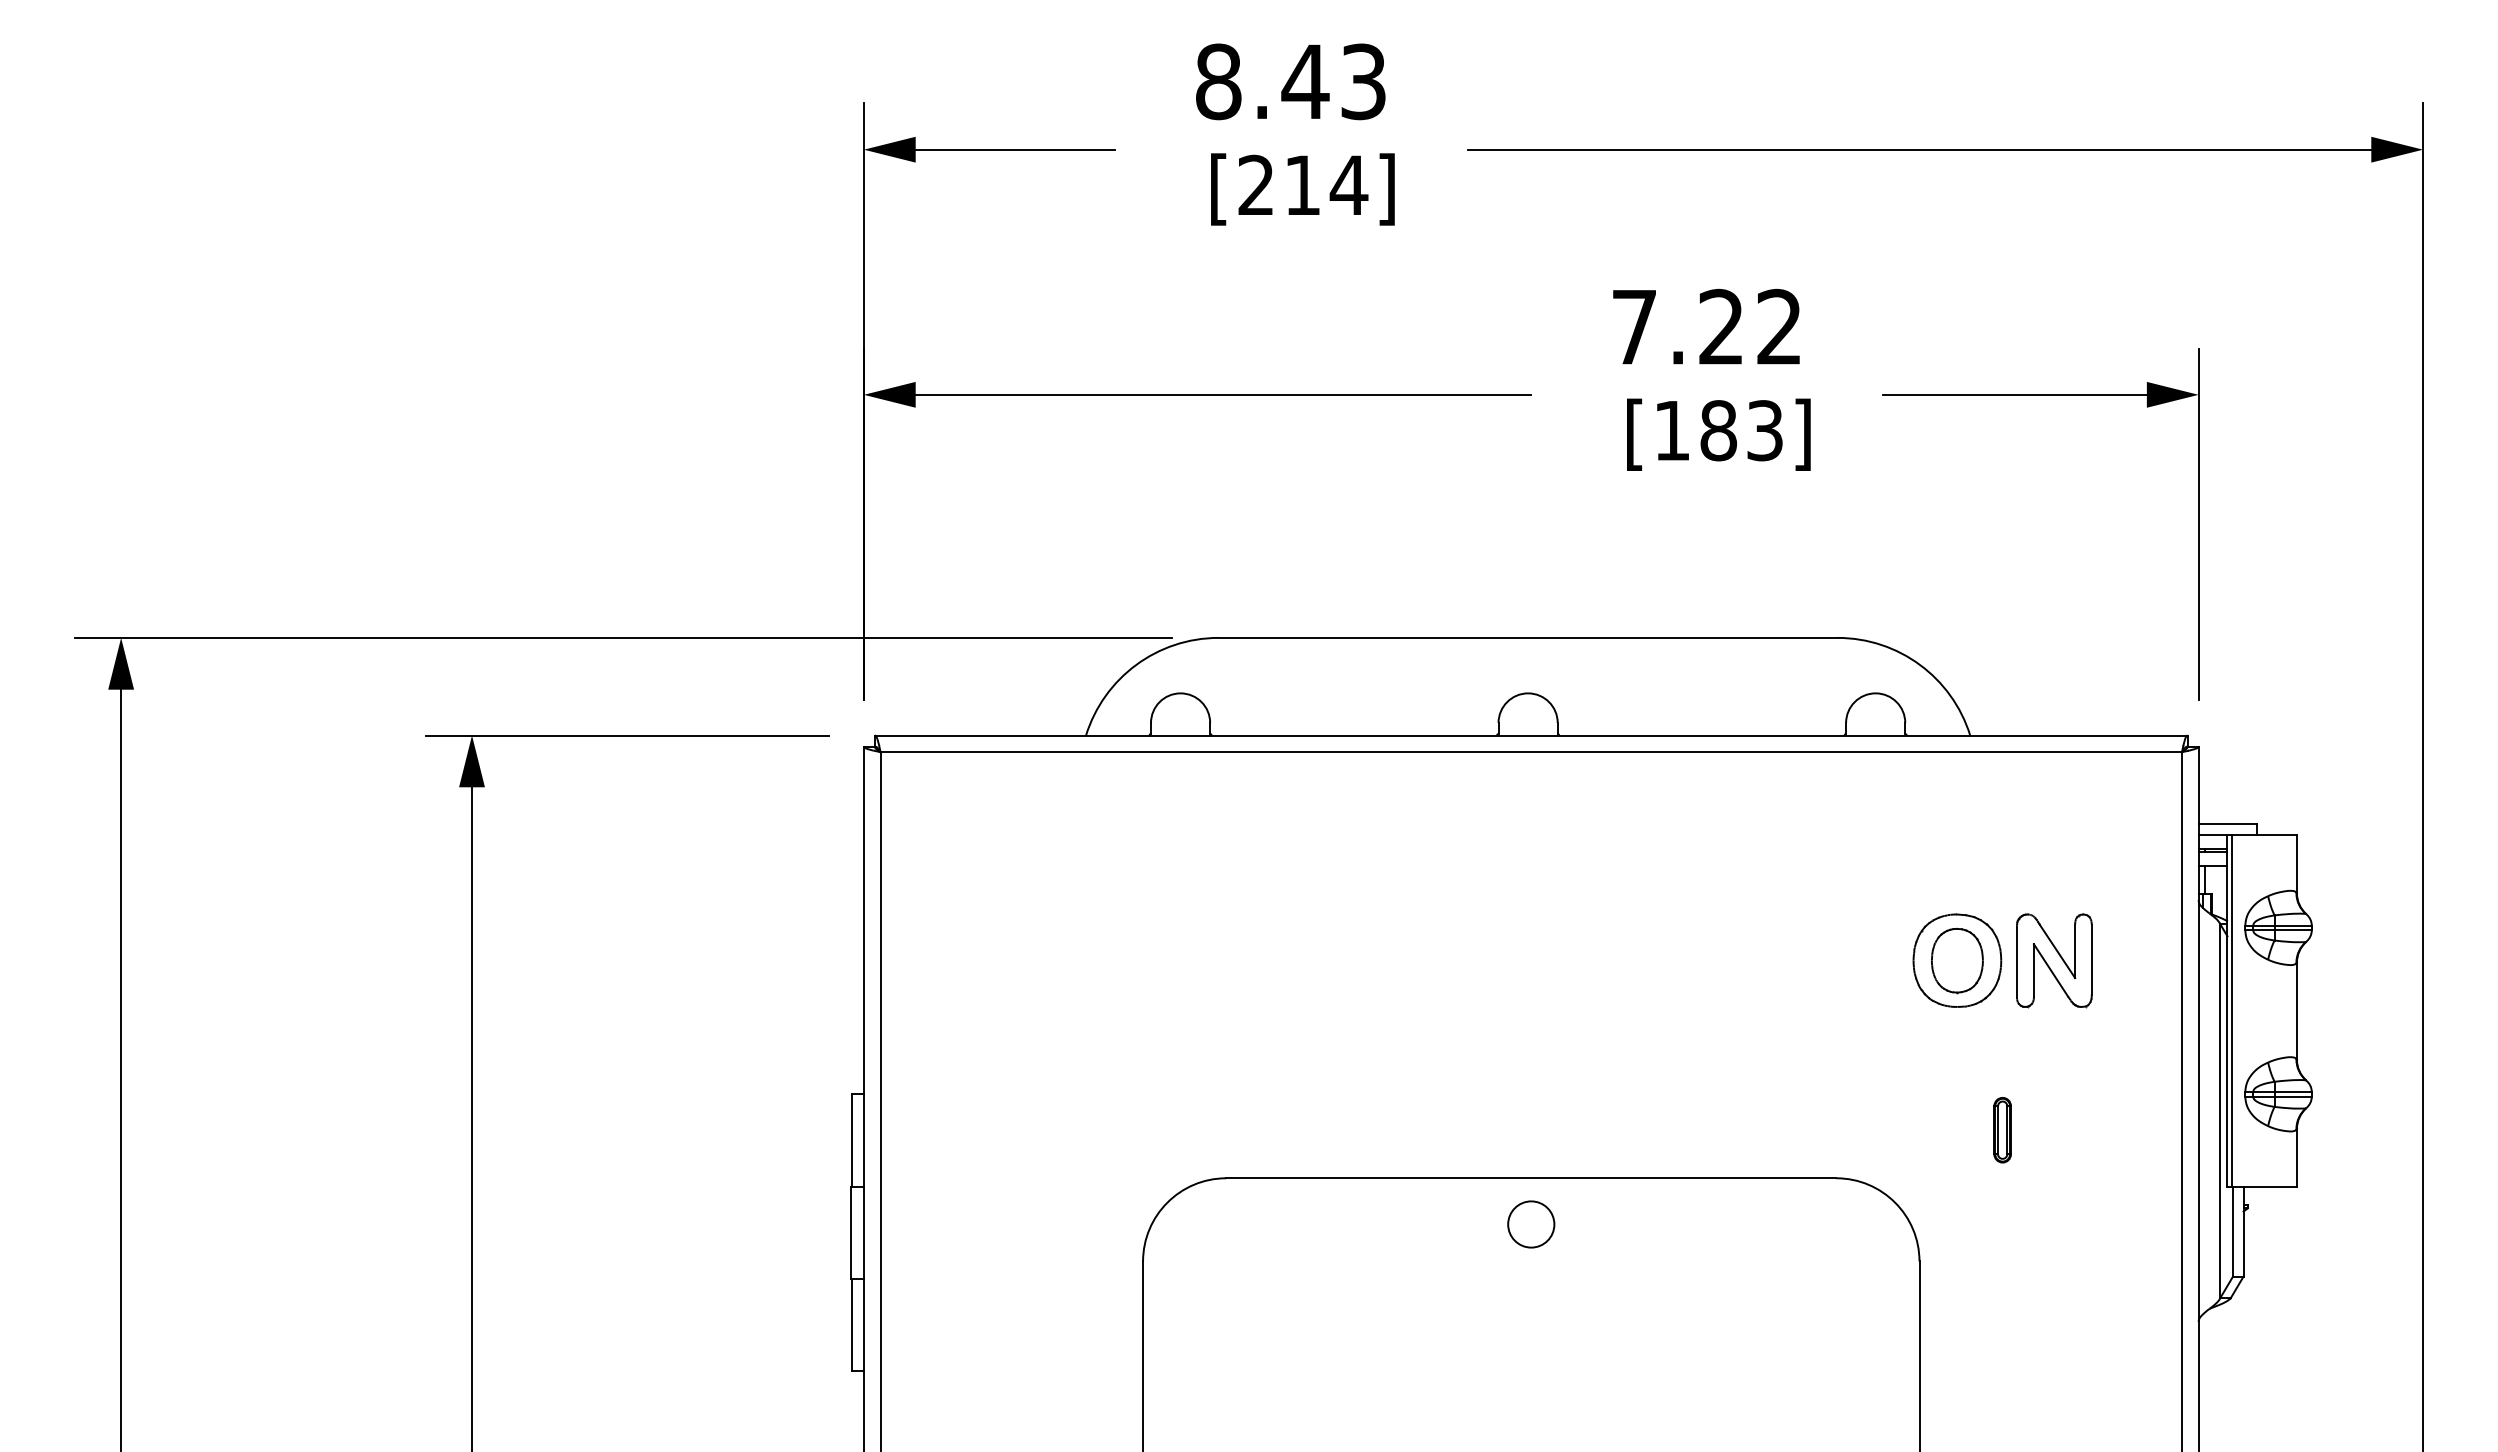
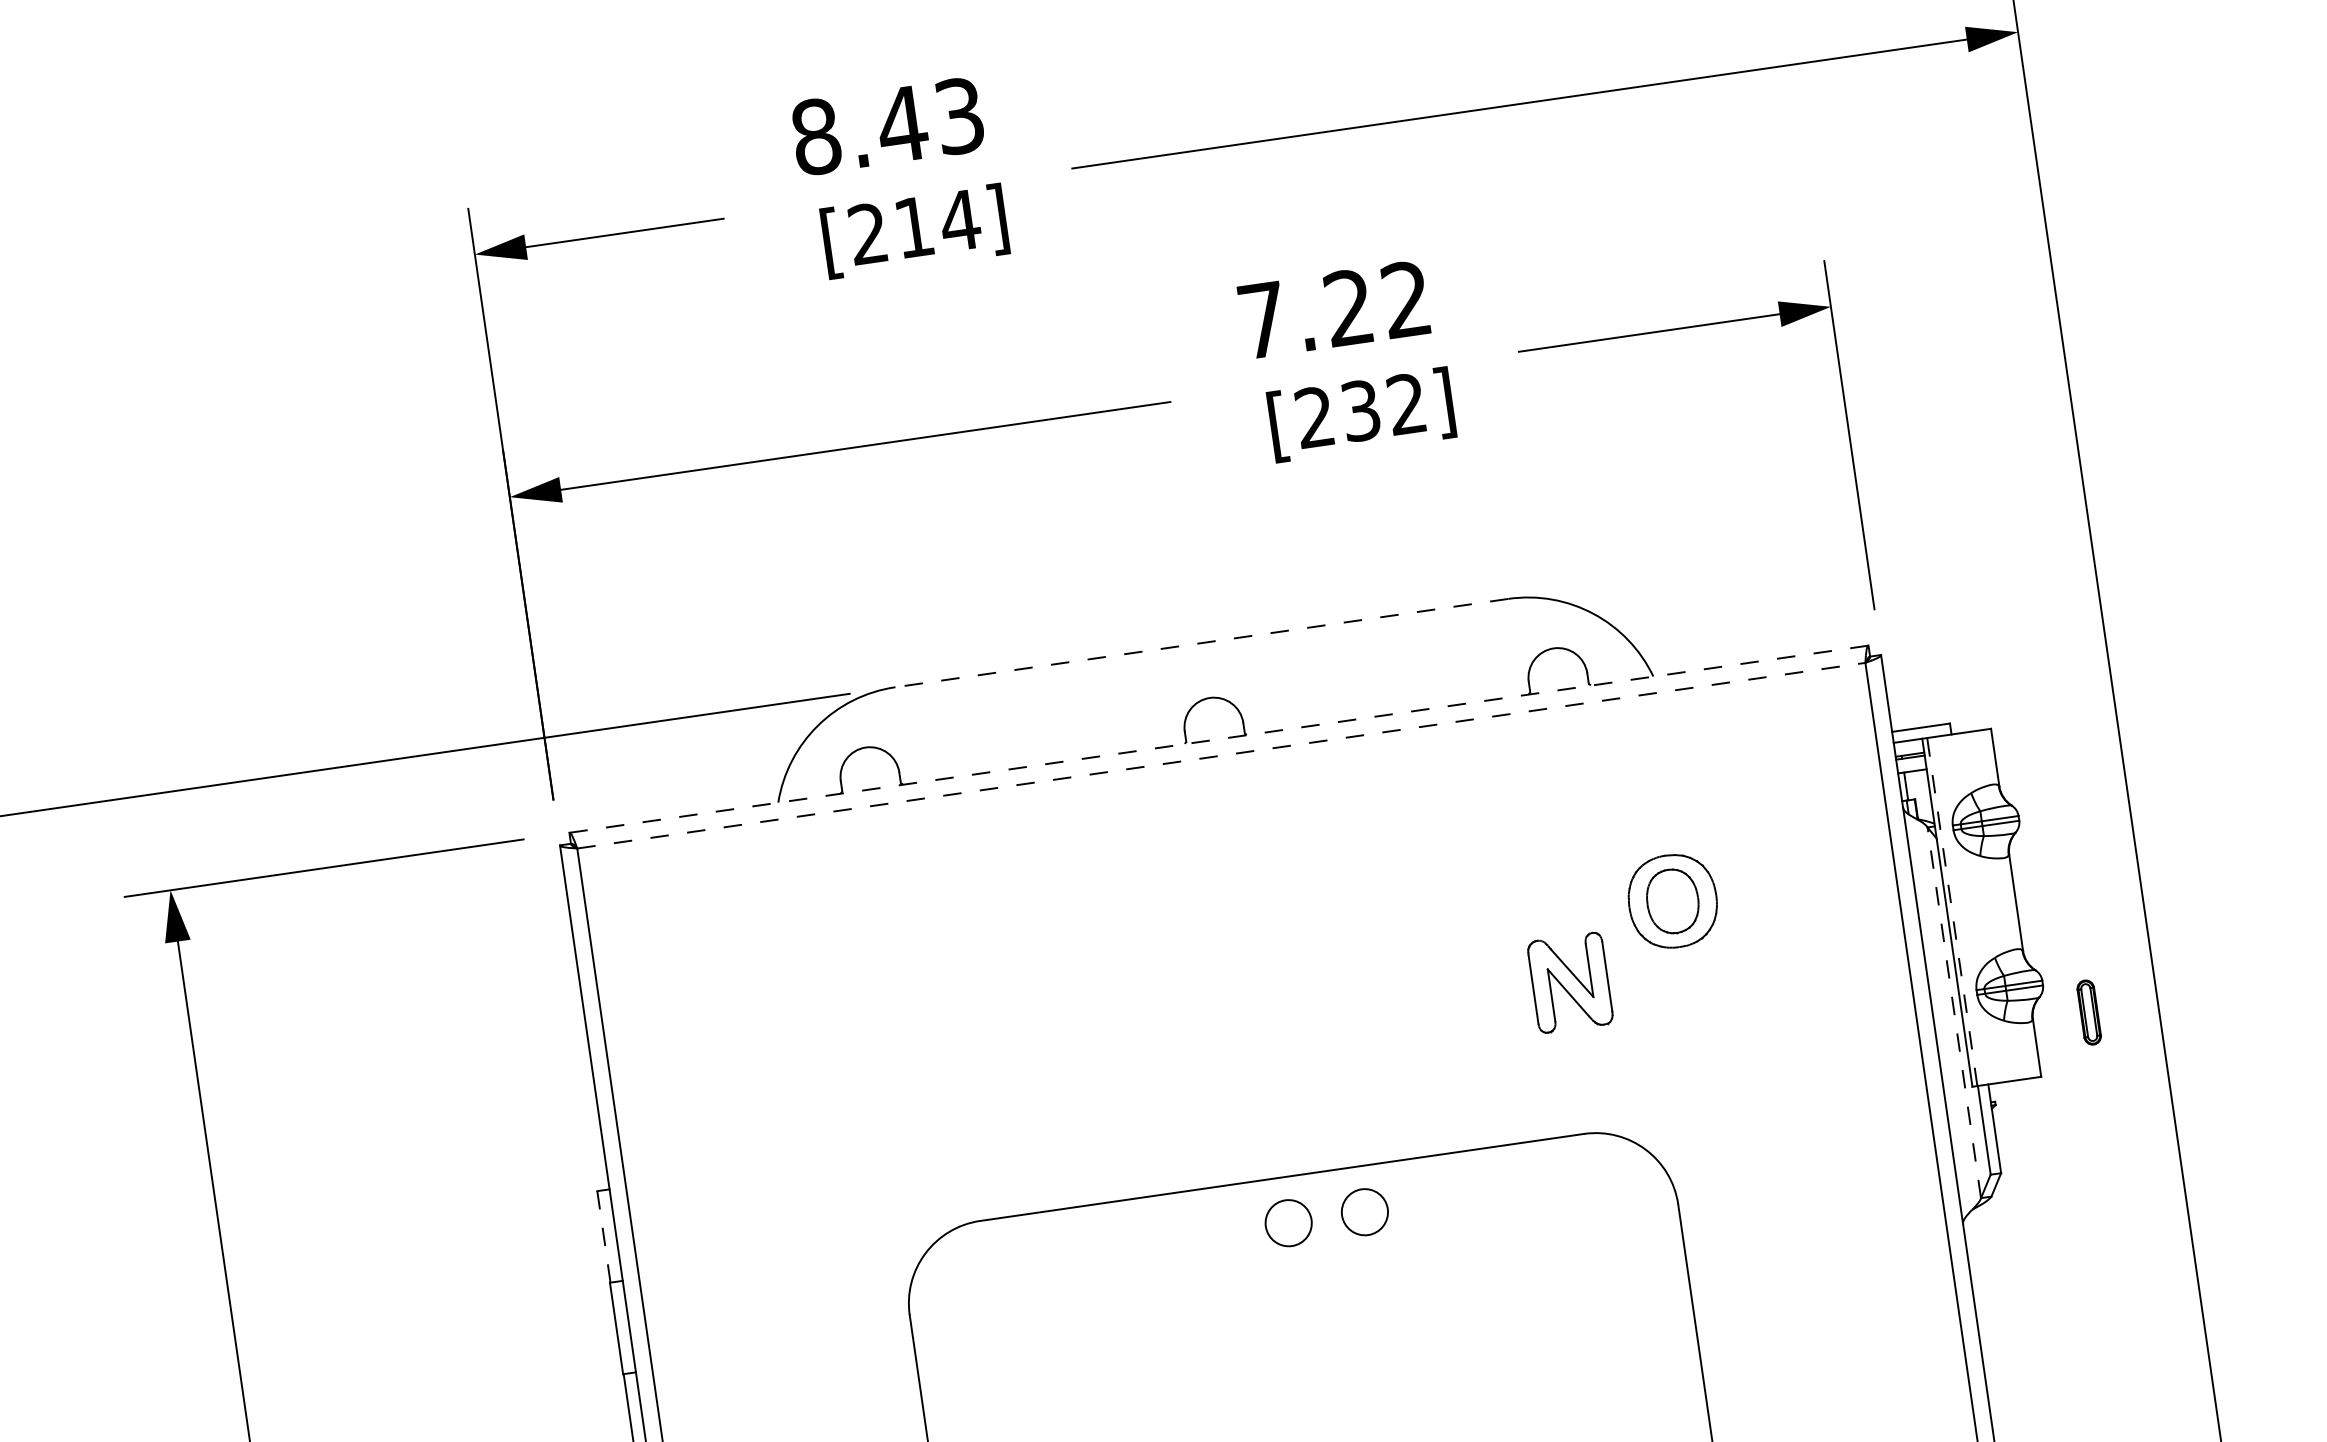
text: (1718, 430) -> (1360, 410), [183] -> [232]
line: (1528, 637) -> (1202, 642), solid -> dashed
line: (1531, 735) -> (1219, 739), solid -> dashed
line: (1531, 752) -> (1221, 756), solid -> dashed
part: (2054, 960) -> (1570, 982), moved
line: (2232, 1011) -> (1952, 912), solid -> dashed
line: (2220, 1110) -> (1954, 1012), solid -> dashed
part: (2002, 1130) -> (2089, 1012), moved
line: (851, 1139) -> (603, 1236), solid -> dashed
circle: (1608, 1224) -> (1365, 1212), added

